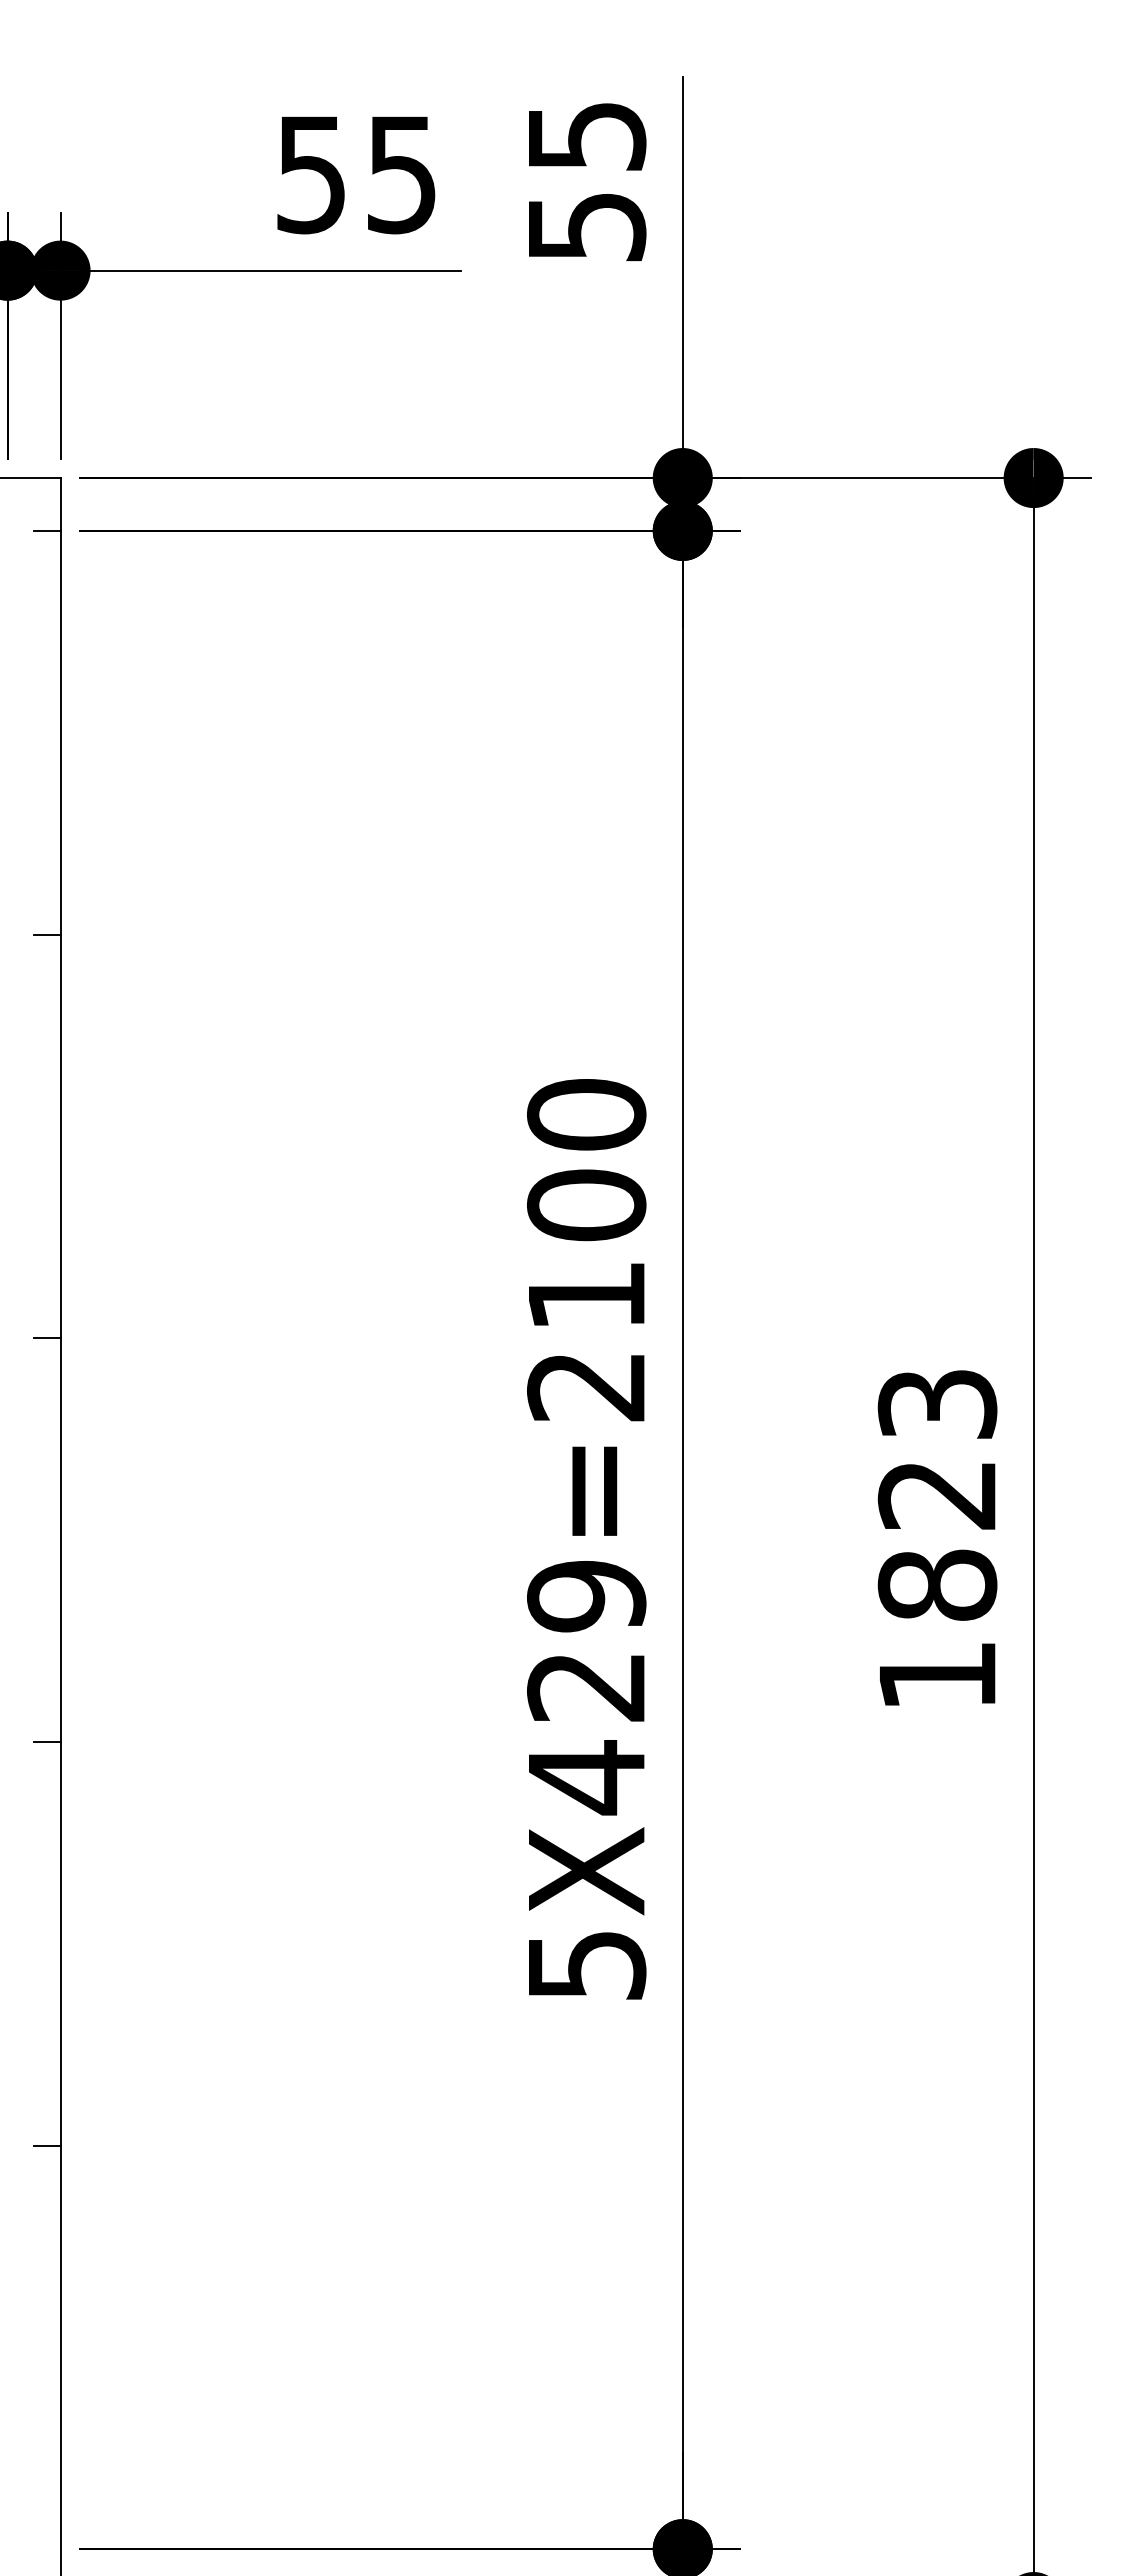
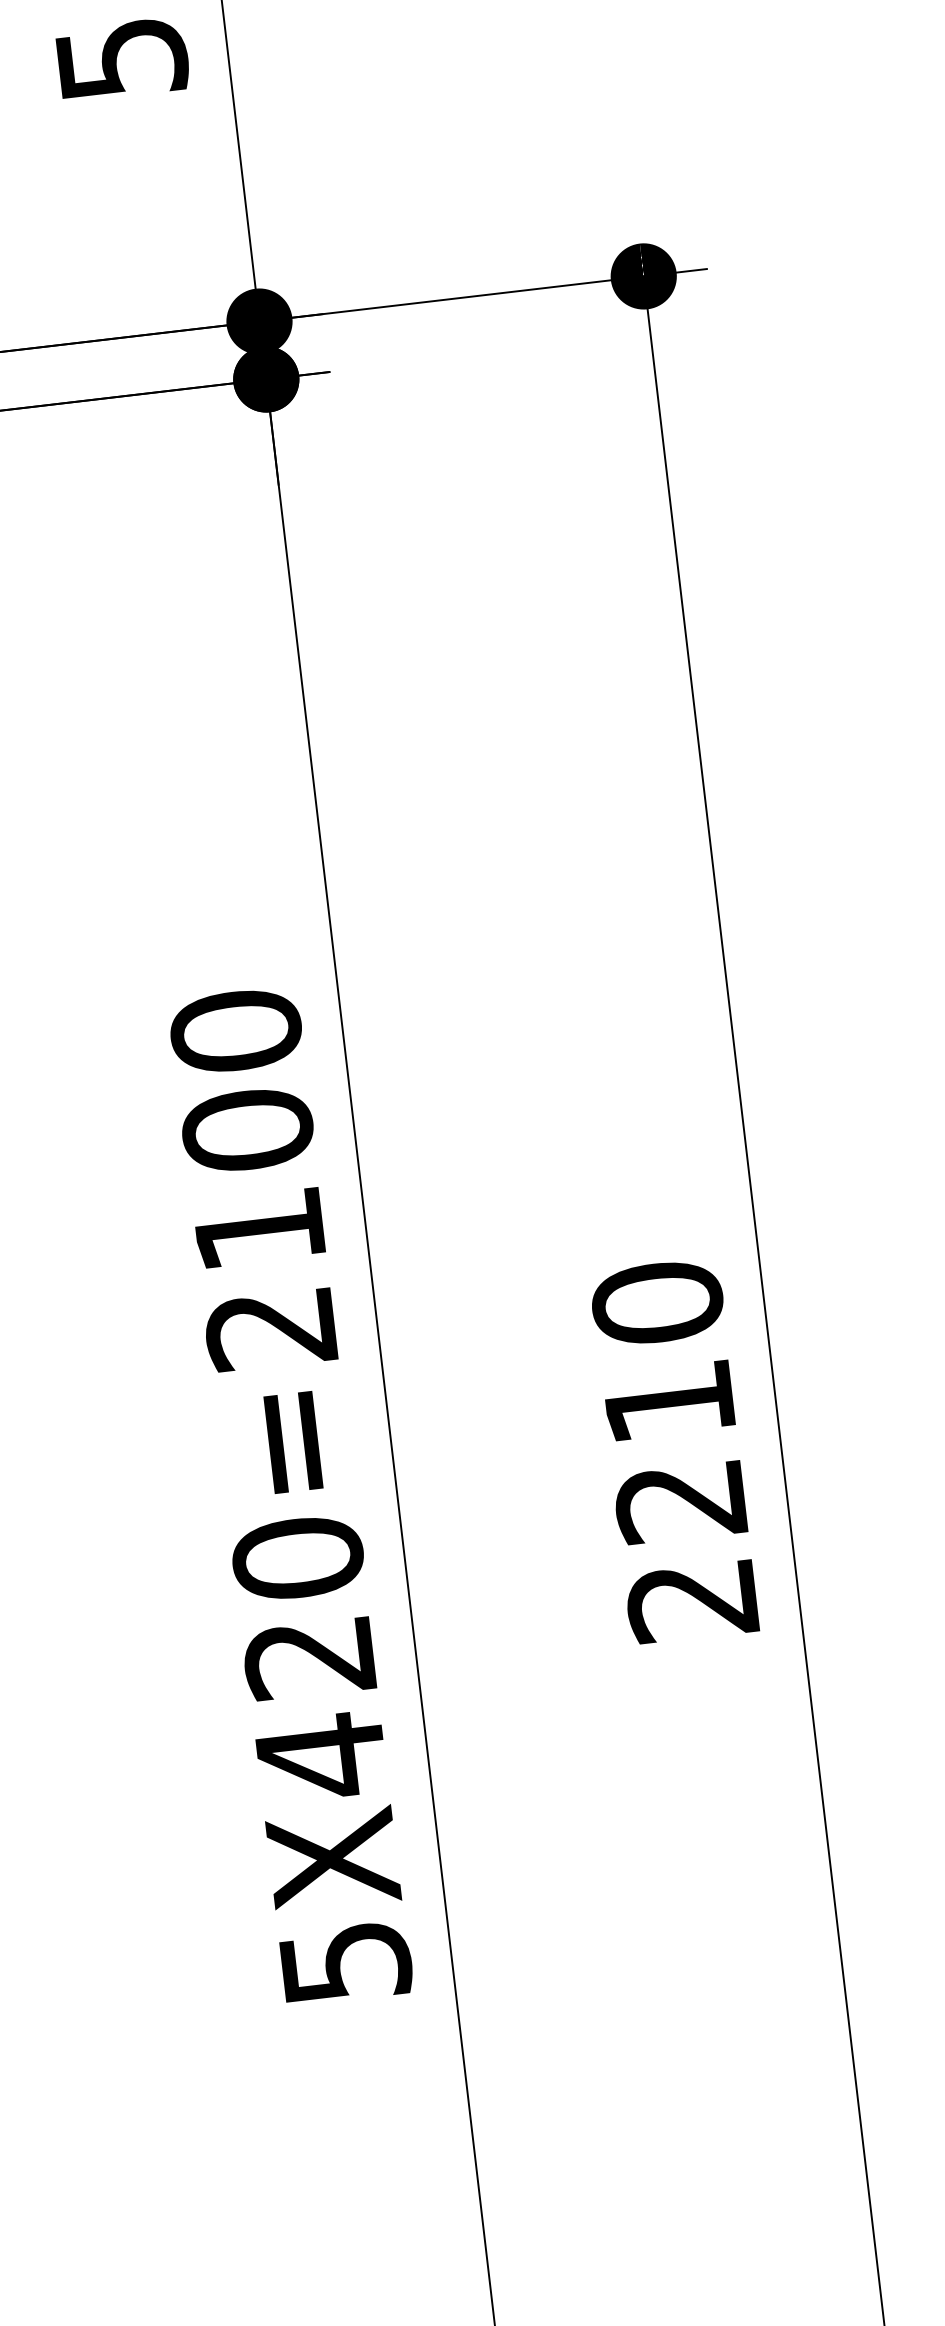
text: (937, 1539) -> (674, 1451), 1823 -> 2210
text: (586, 1596) -> (297, 1558), 5X429=2100 -> 5X420=2100

